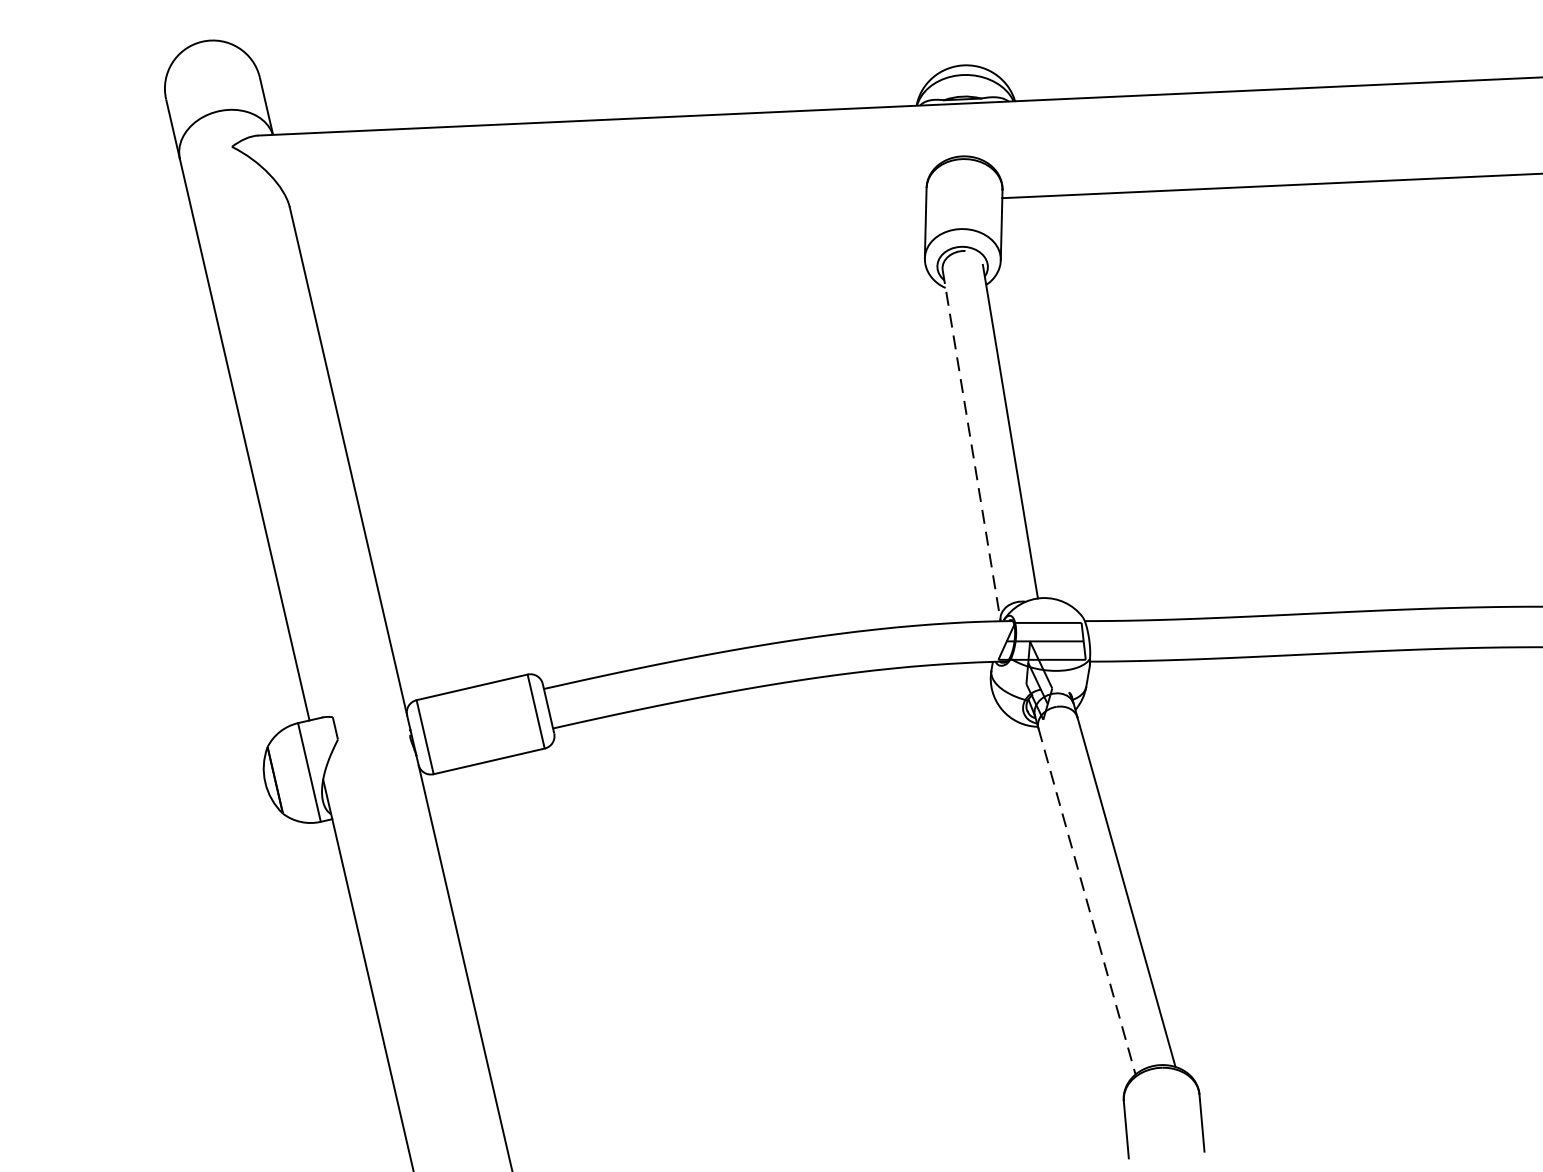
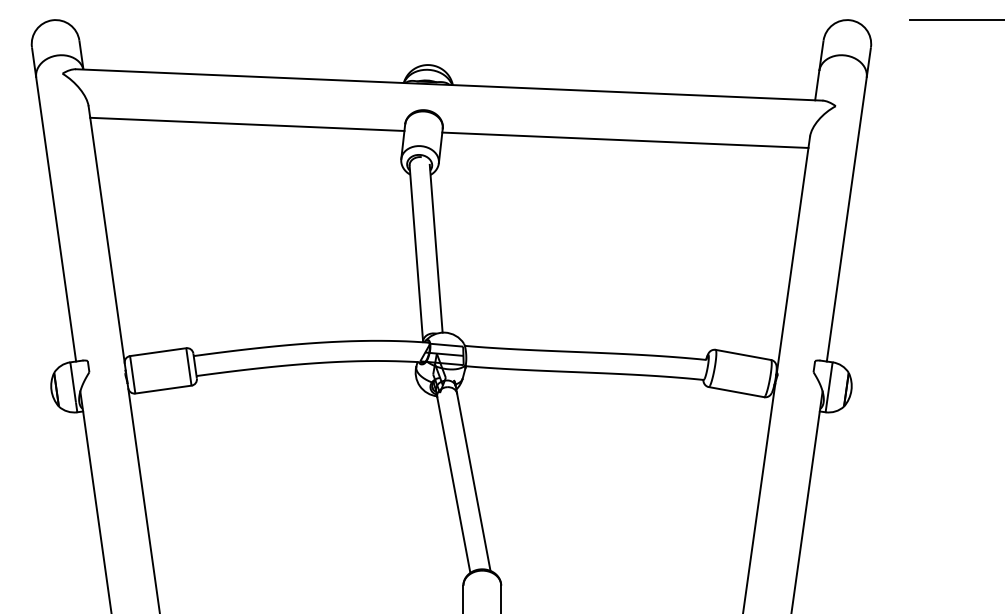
line: (610, 216) -> (247, 124), added
line: (971, 446) -> (416, 254), dashed -> solid
line: (1086, 902) -> (453, 485), dashed -> solid

